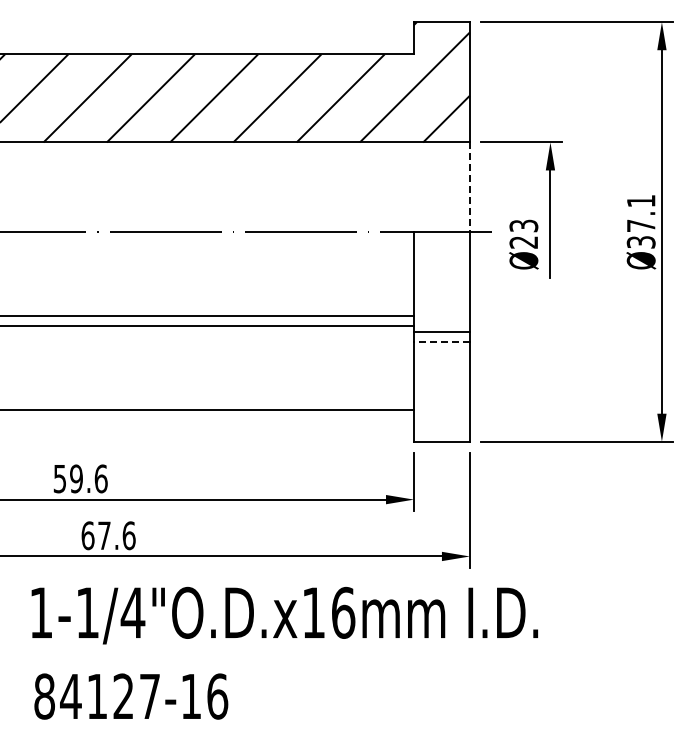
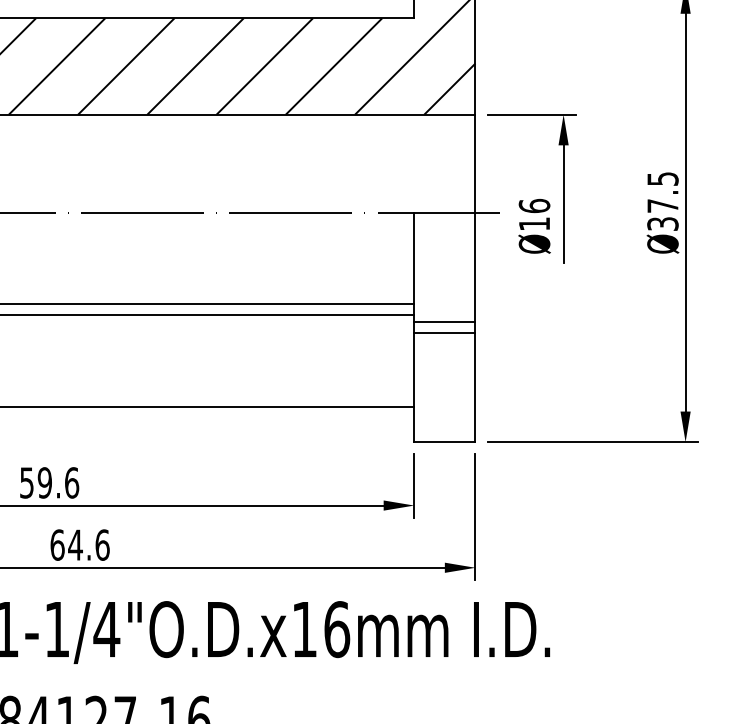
line: (469, 187) -> (475, 164), dashed -> solid
text: (641, 201) -> (663, 179), Ø37.1 -> Ø37.5
text: (523, 233) -> (534, 214), Ø23 -> Ø16
line: (441, 341) -> (444, 332), dashed -> solid
text: (104, 535) -> (75, 544), 67.6 -> 64.6

